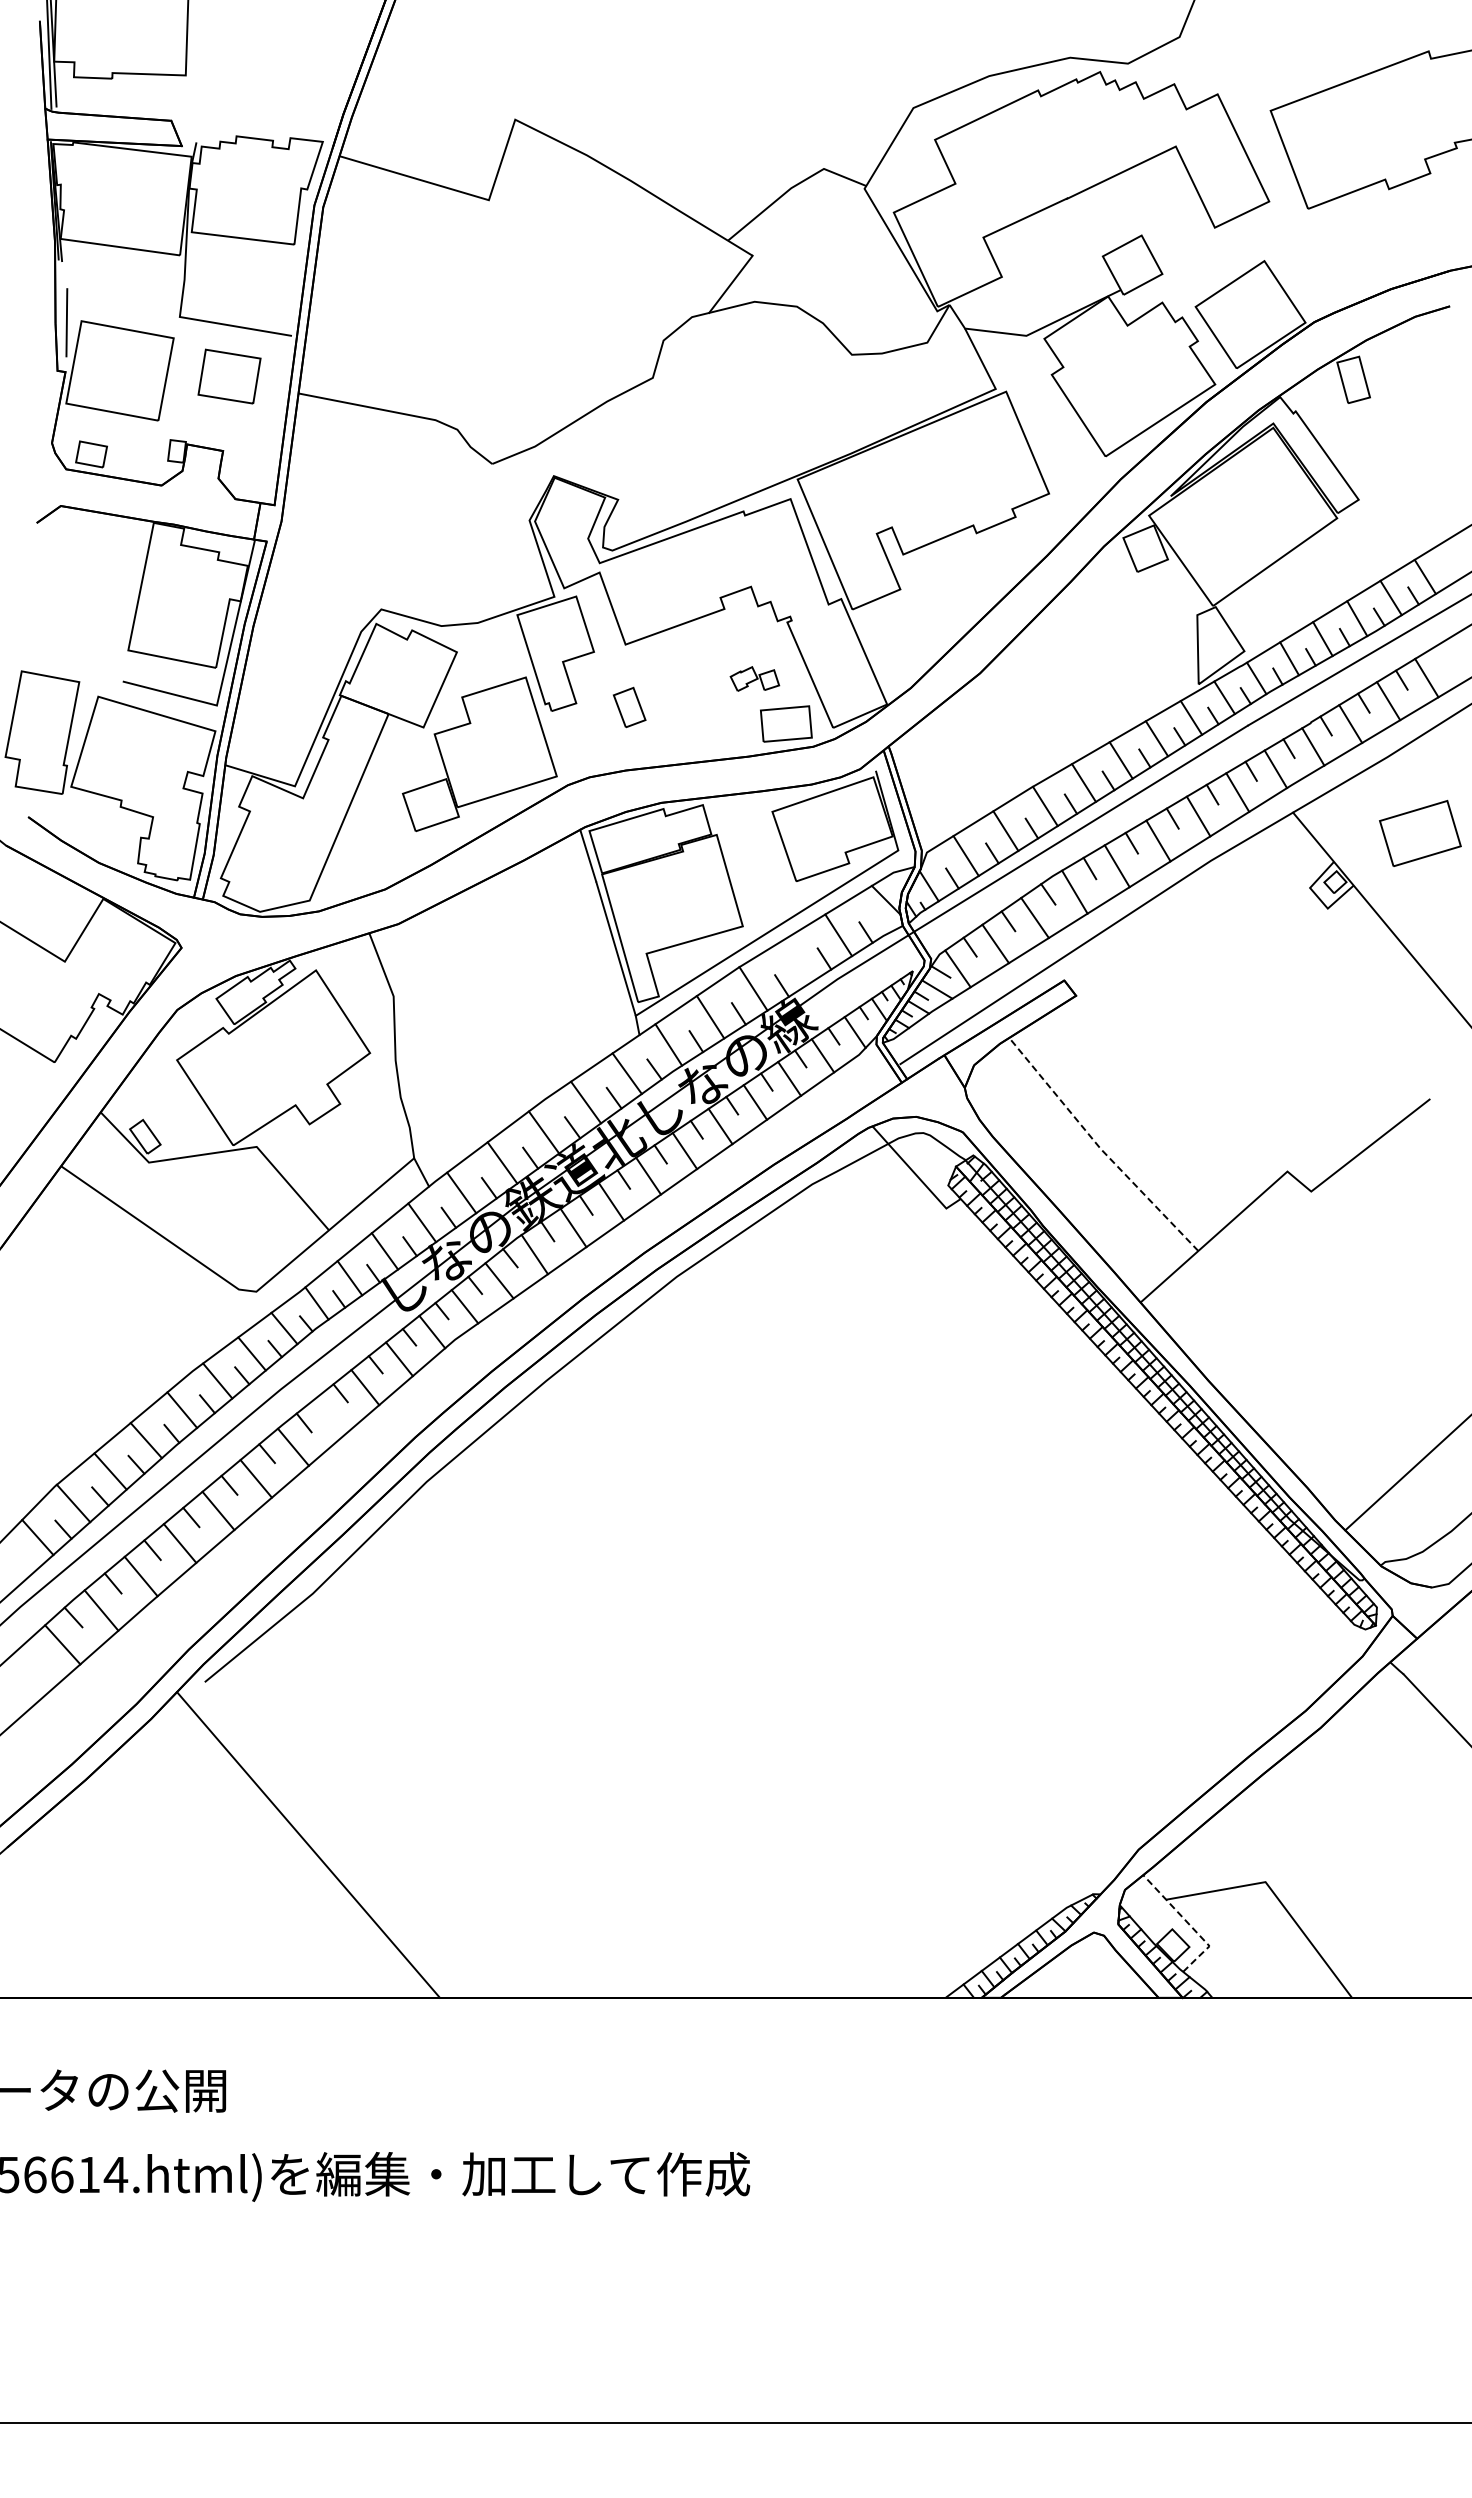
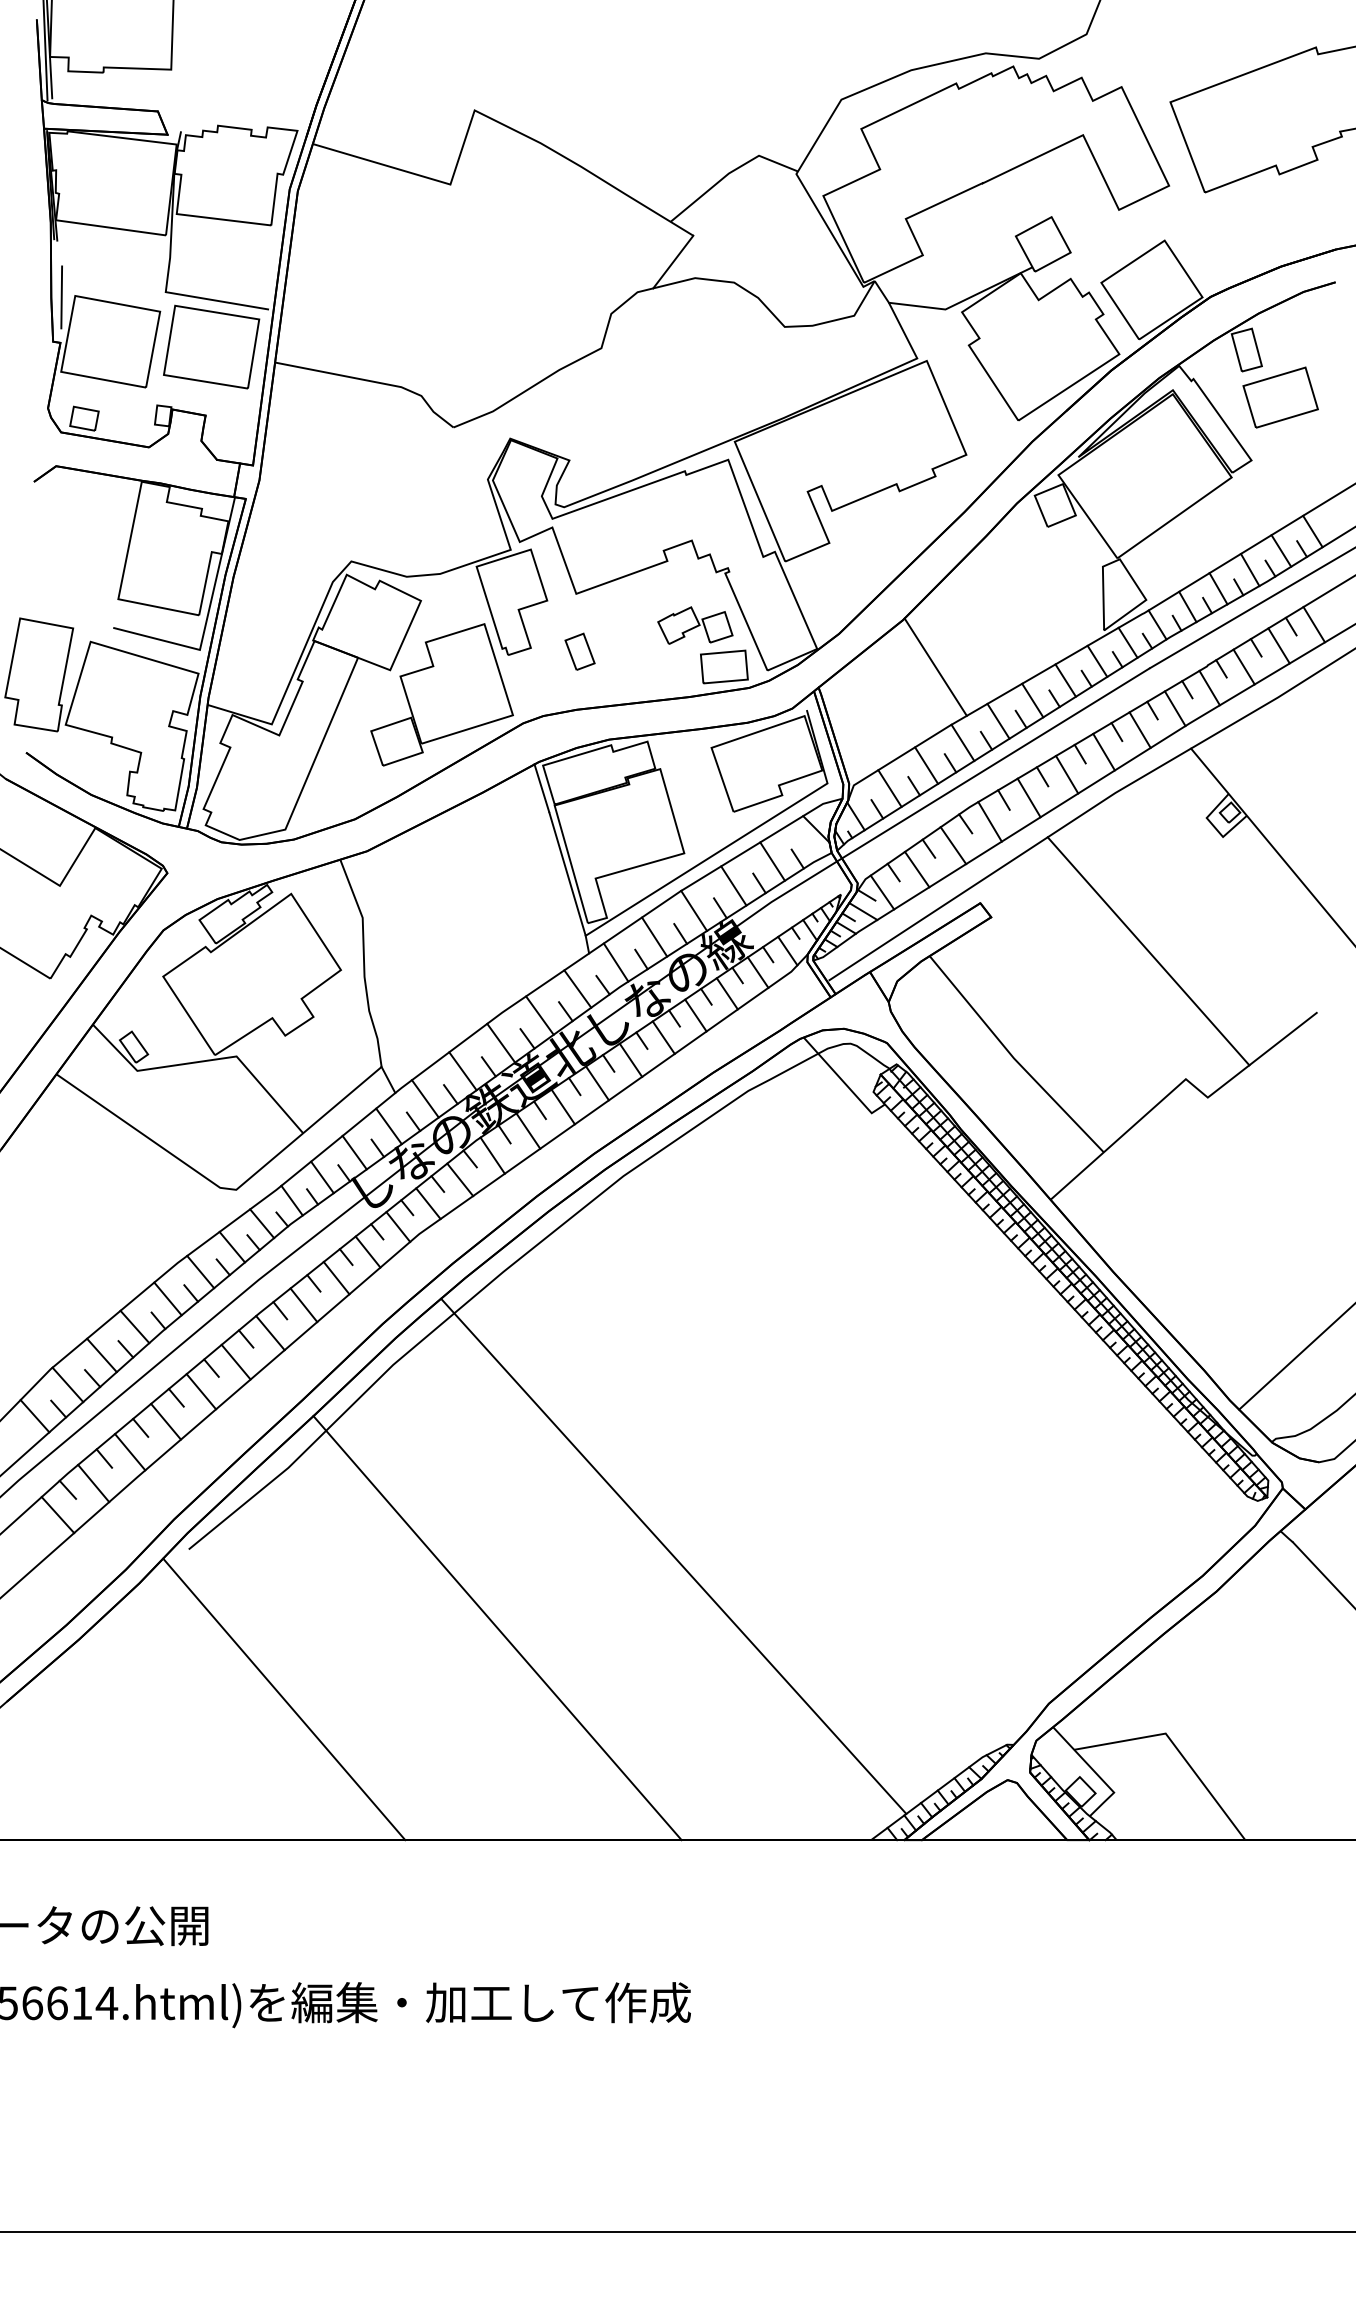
part: (229, 376) -> (211, 346), size x1.67
part: (754, 678) -> (695, 625), size x1.67
line: (1015, 724) -> (935, 667), added
part: (1420, 832) -> (1280, 396), moved
line: (796, 961) -> (733, 885), added
line: (1246, 1032) -> (1148, 951), added
line: (1100, 1148) -> (1013, 1057), dashed -> solid
line: (329, 1416) -> (303, 1304), added
line: (730, 1689) -> (672, 1556), added
line: (539, 1767) -> (497, 1628), added
line: (1189, 1925) -> (1095, 1773), dashed -> solid

